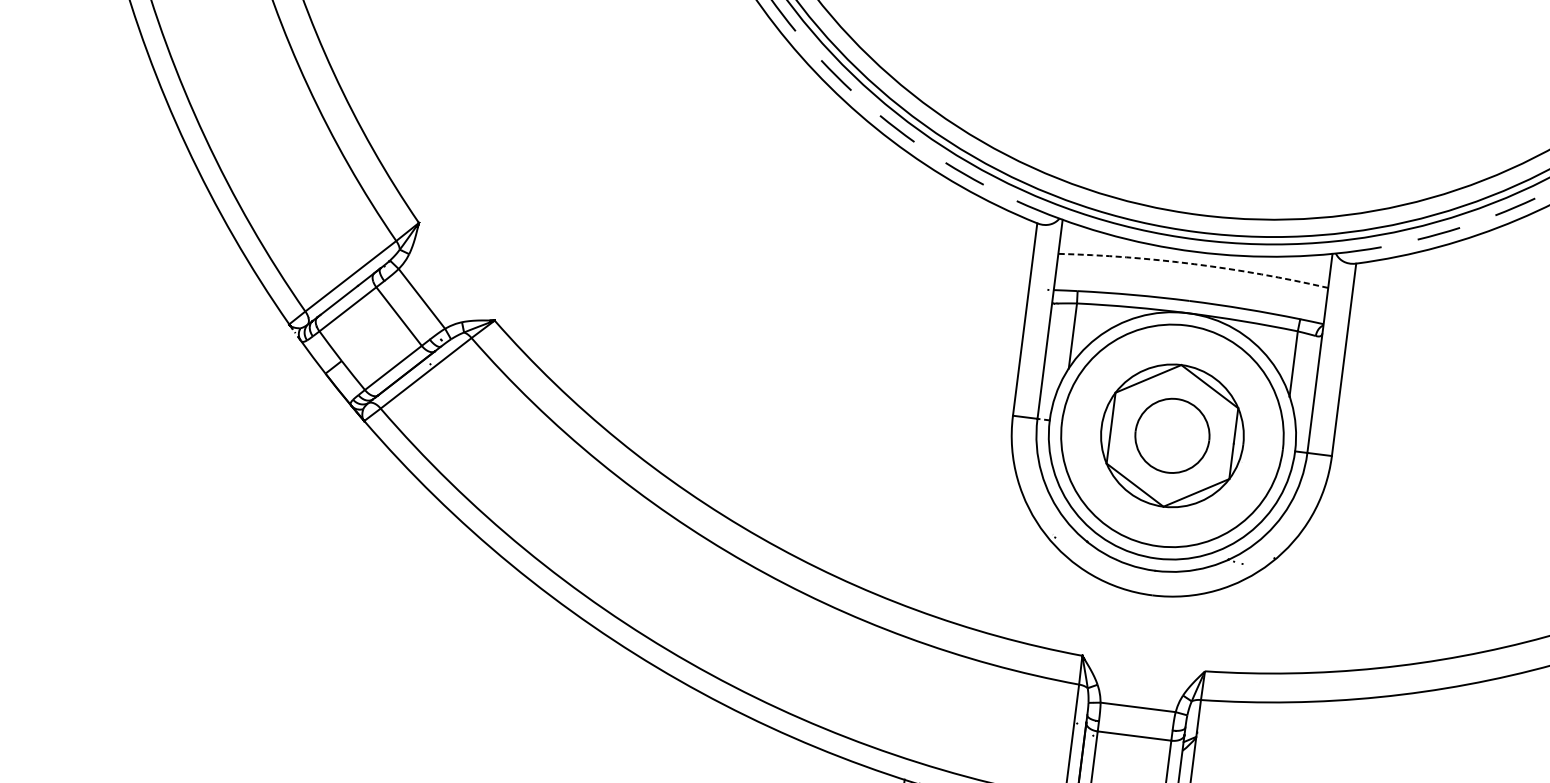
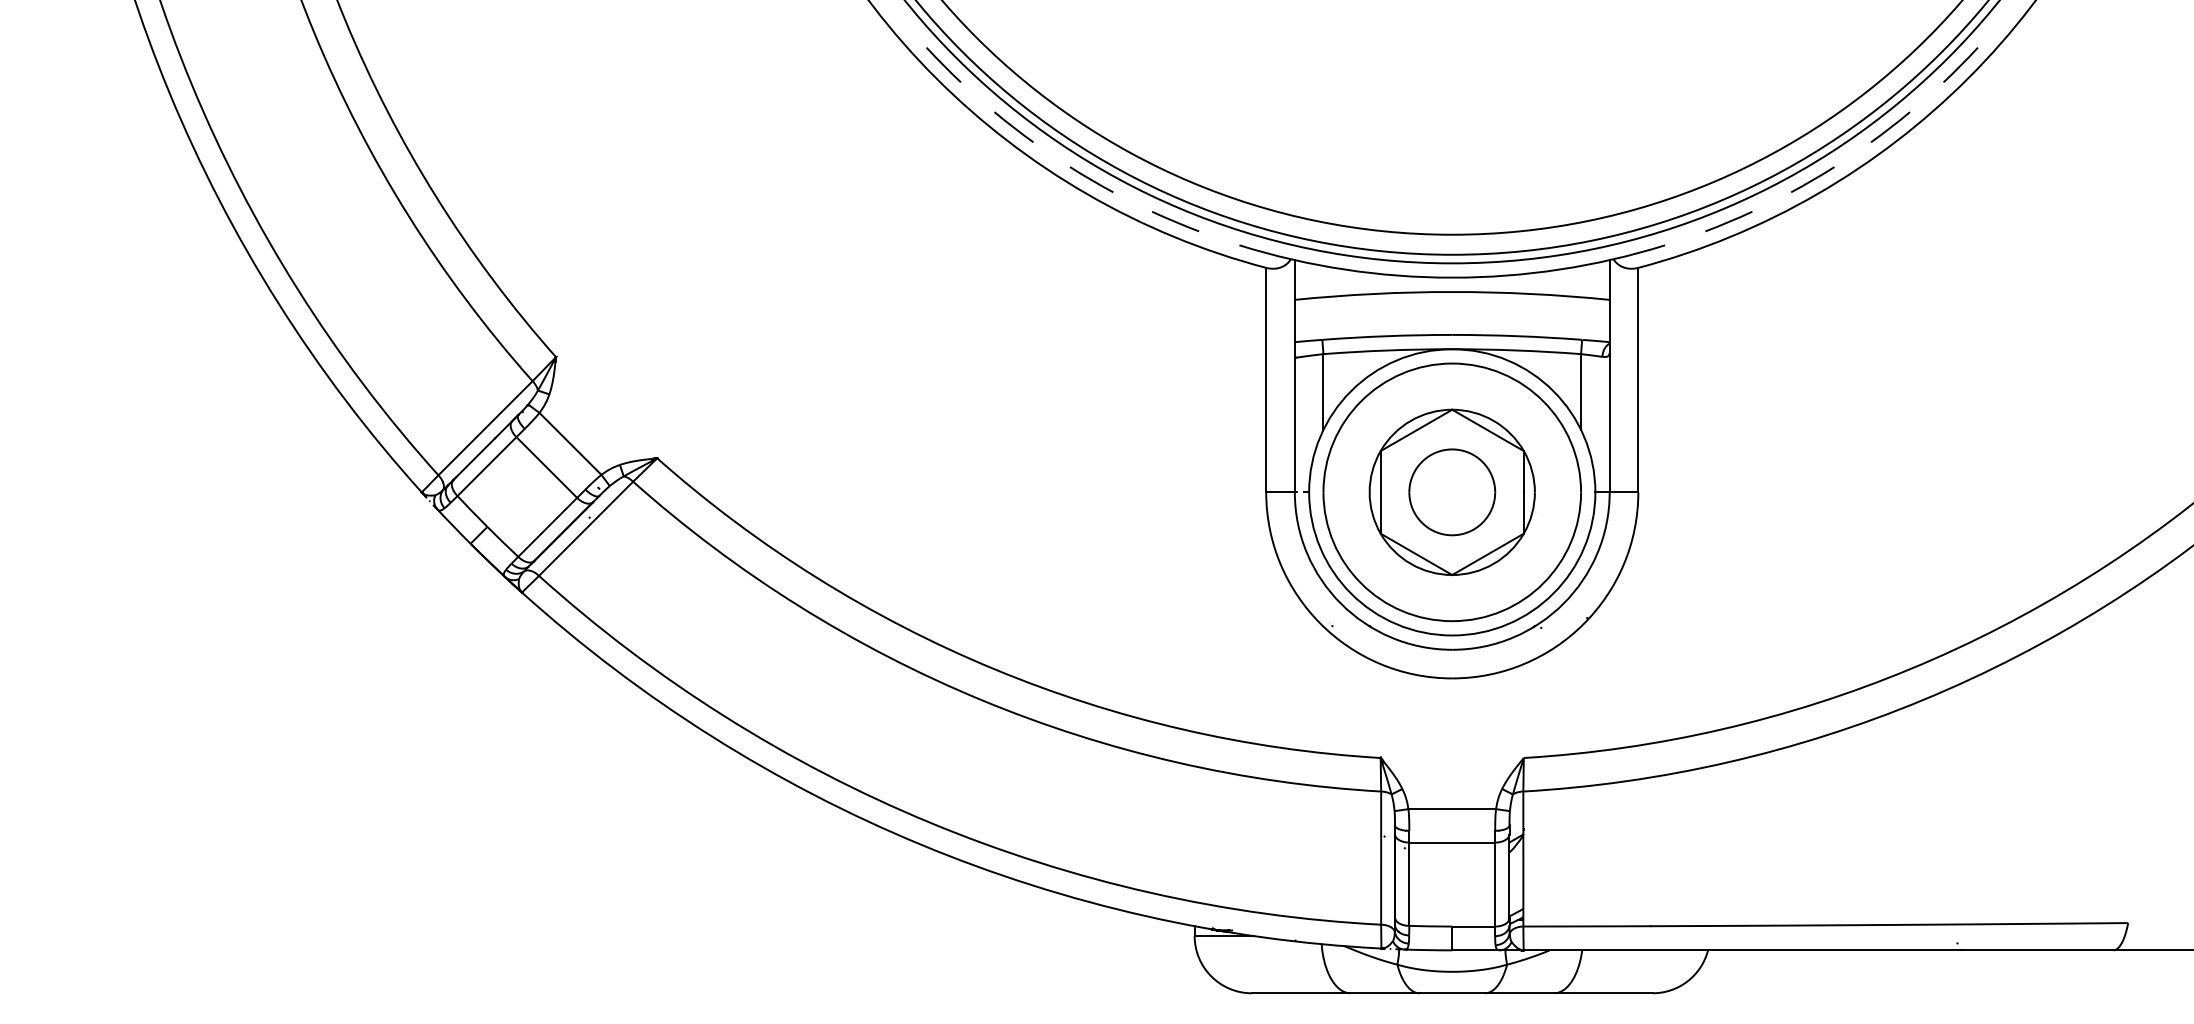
arc: (1194, 264) -> (1452, 292), dashed -> solid

